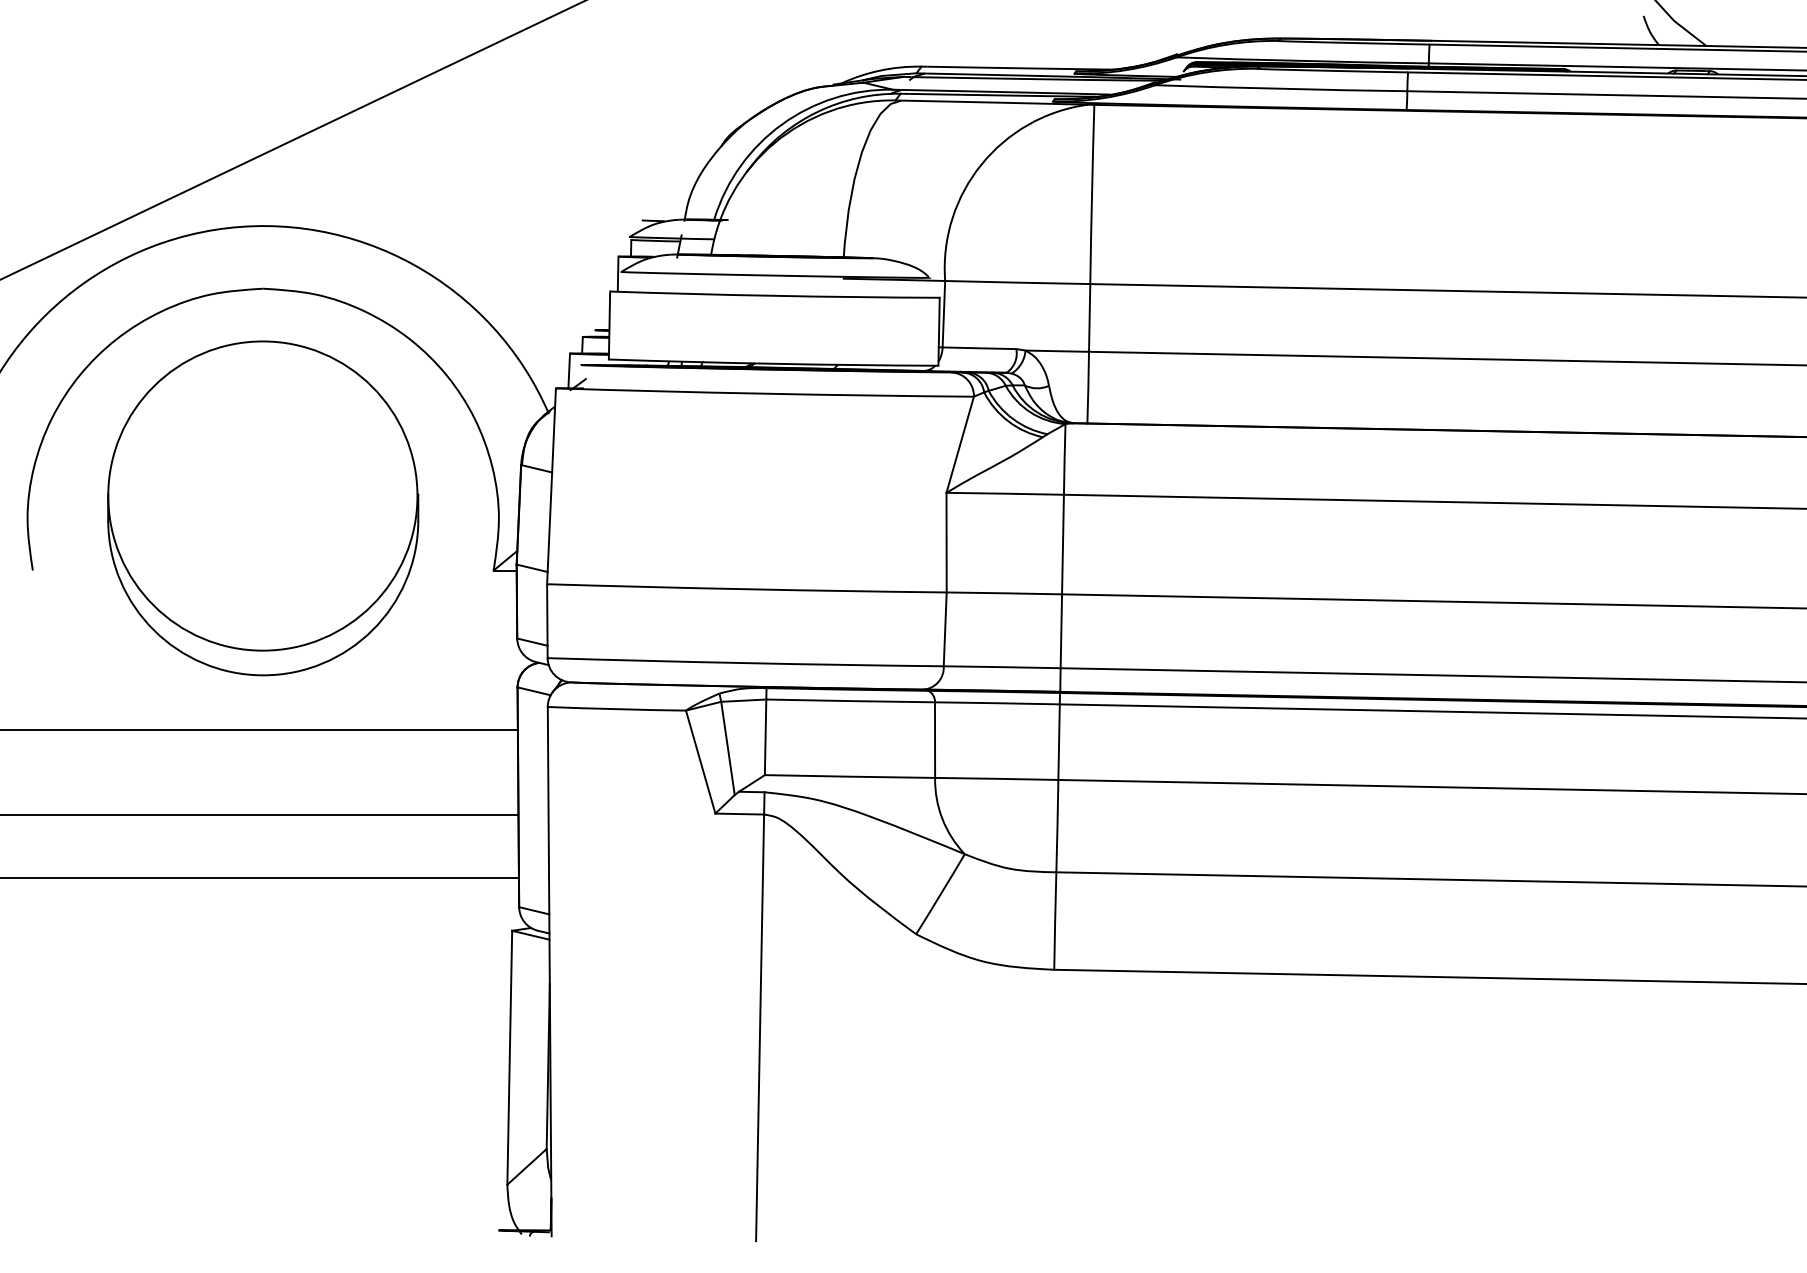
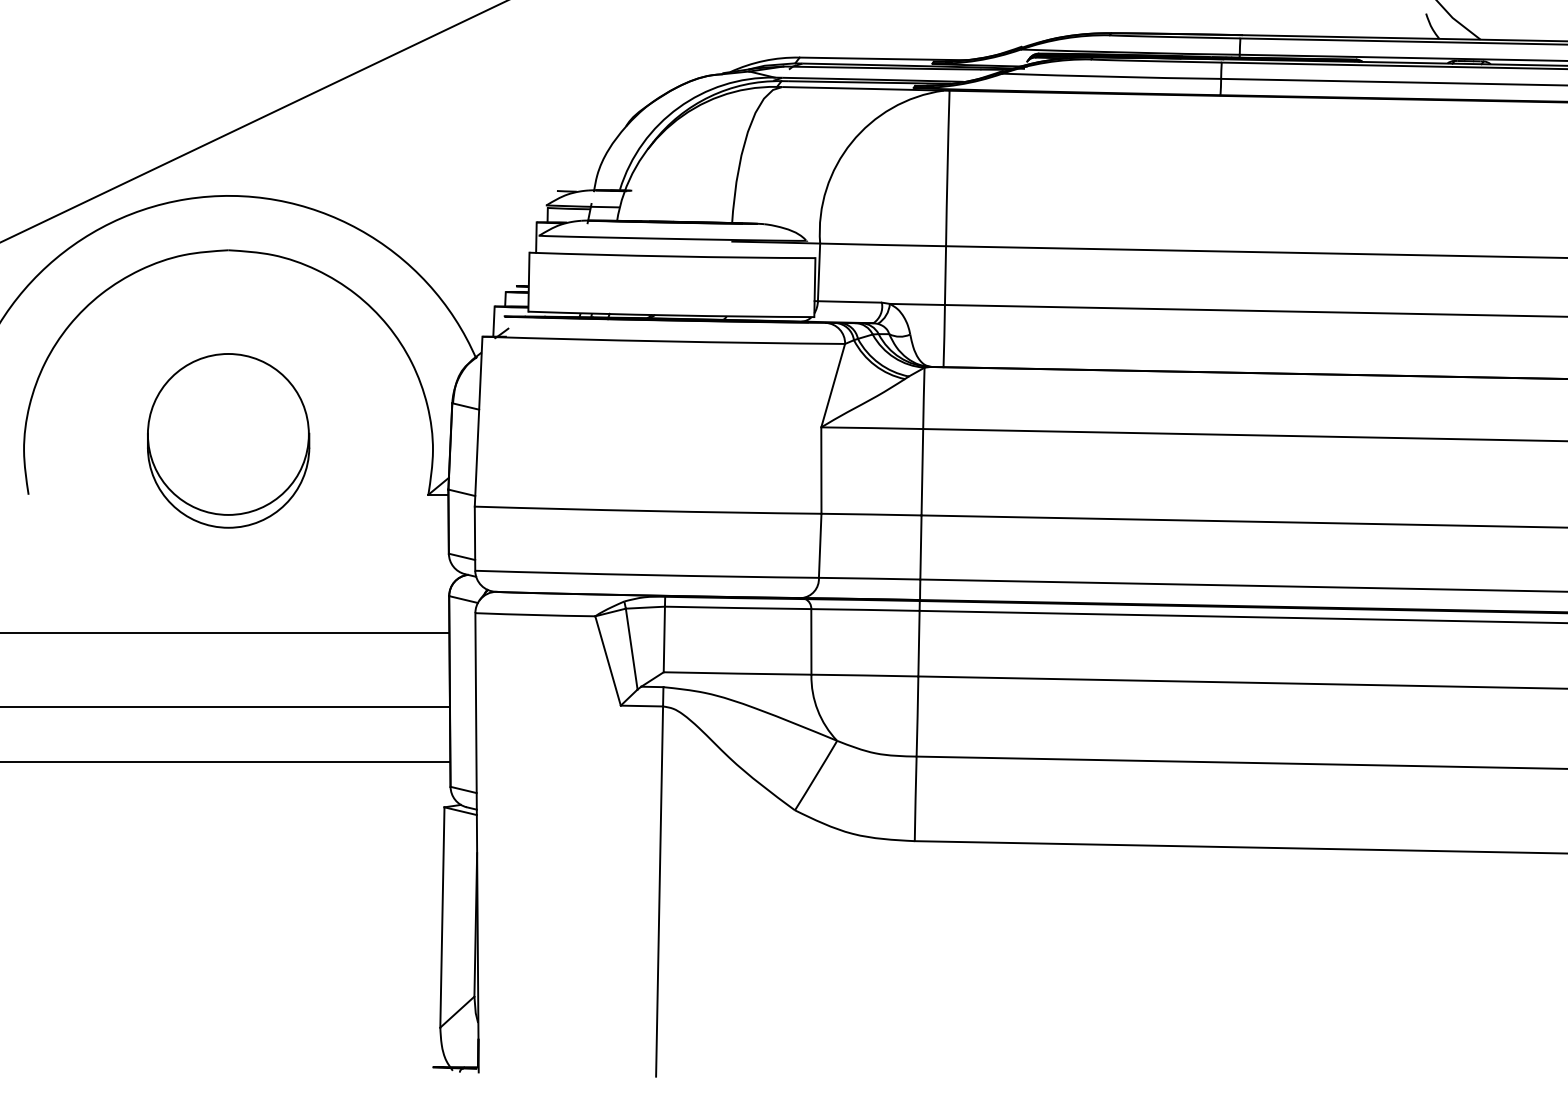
part: (263, 508) -> (228, 440), size x0.6

